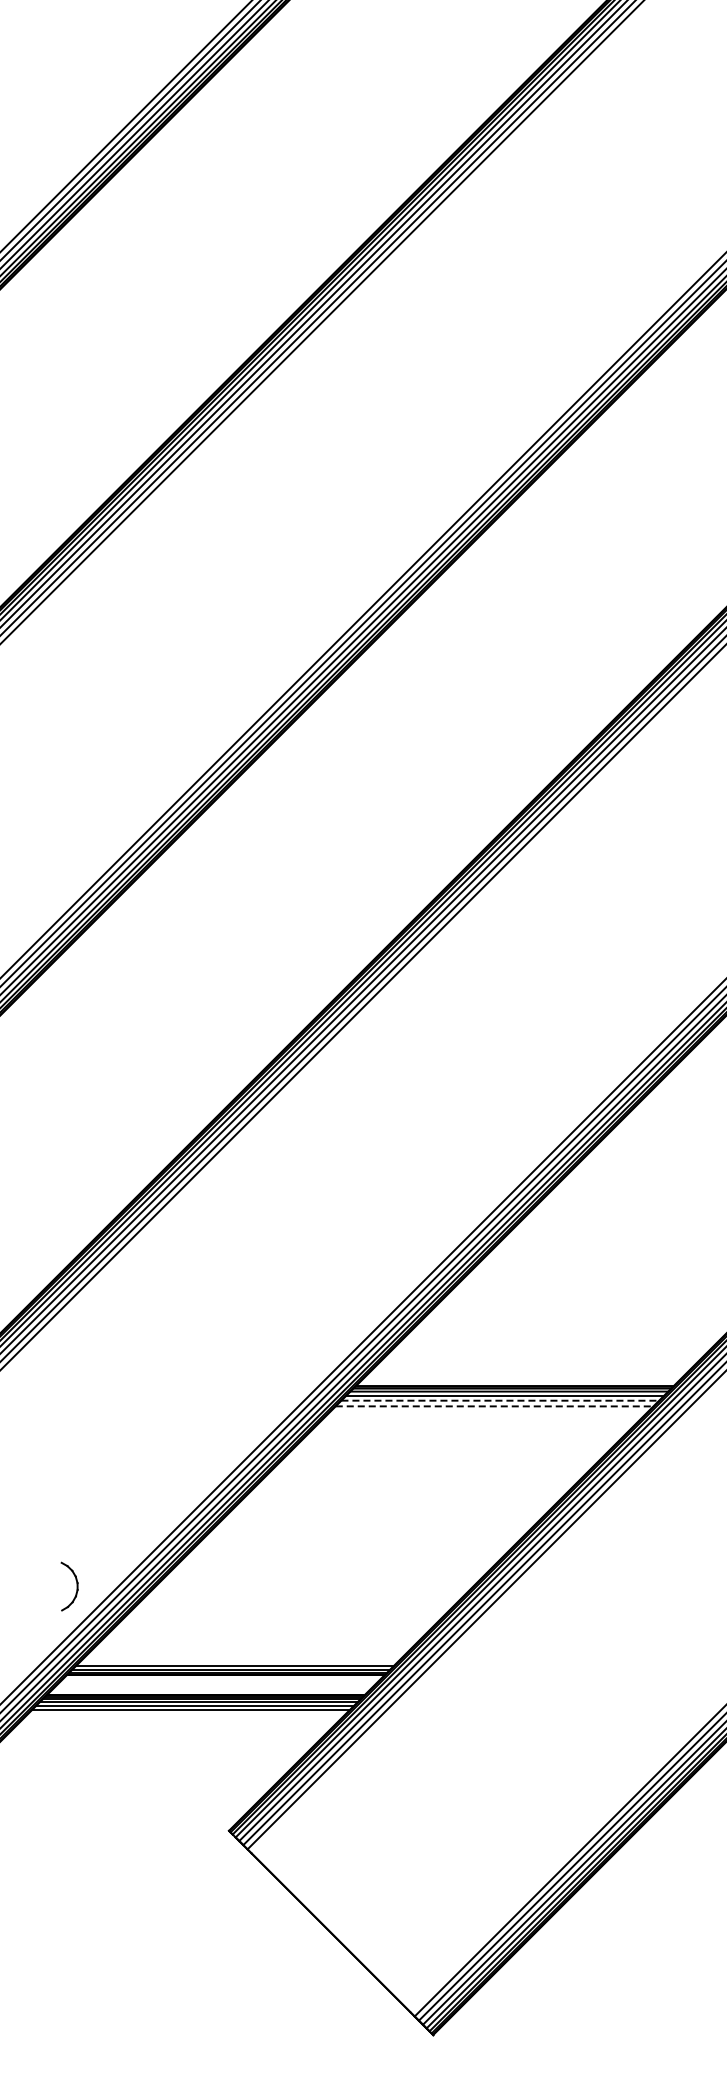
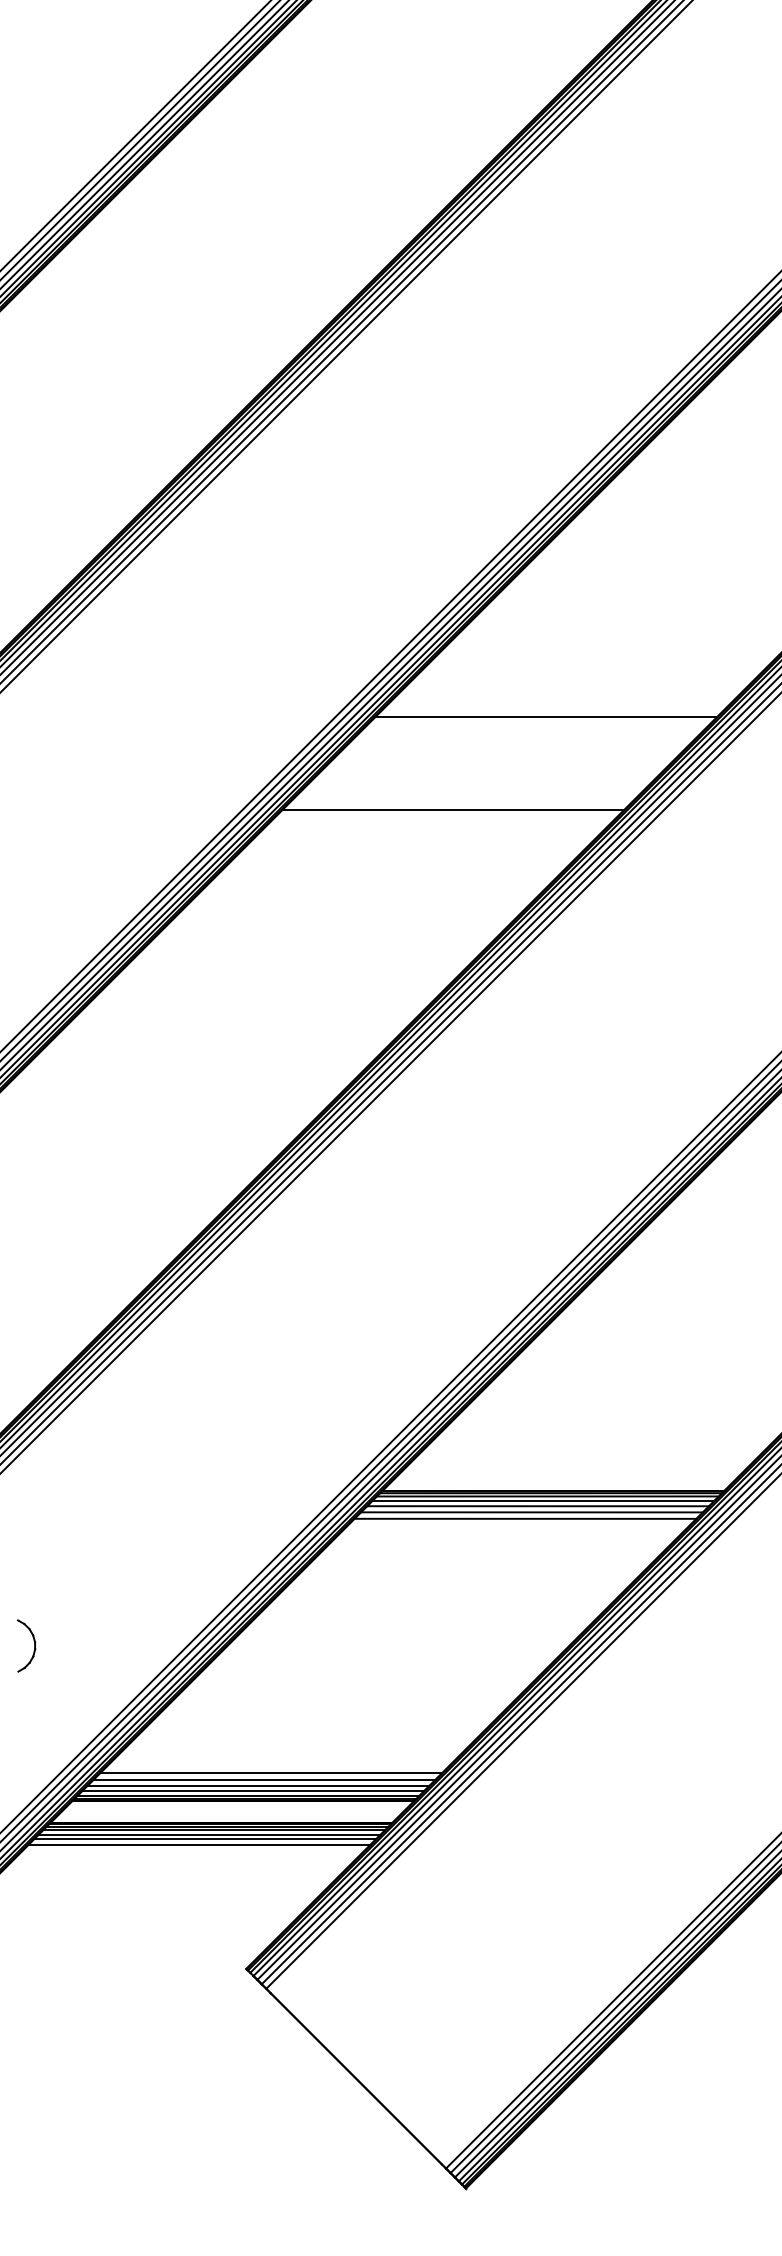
line: (507, 666) -> (545, 716), added
line: (421, 753) -> (453, 810), added
line: (500, 1400) -> (538, 1506), dashed -> solid
line: (494, 1406) -> (531, 1512), dashed -> solid
line: (488, 1412) -> (525, 1518), added
part: (76, 1586) -> (33, 1645), moved
line: (251, 1648) -> (270, 1772), added
line: (245, 1654) -> (264, 1779), added
line: (240, 1660) -> (258, 1785), added
line: (185, 1715) -> (199, 1844), added

